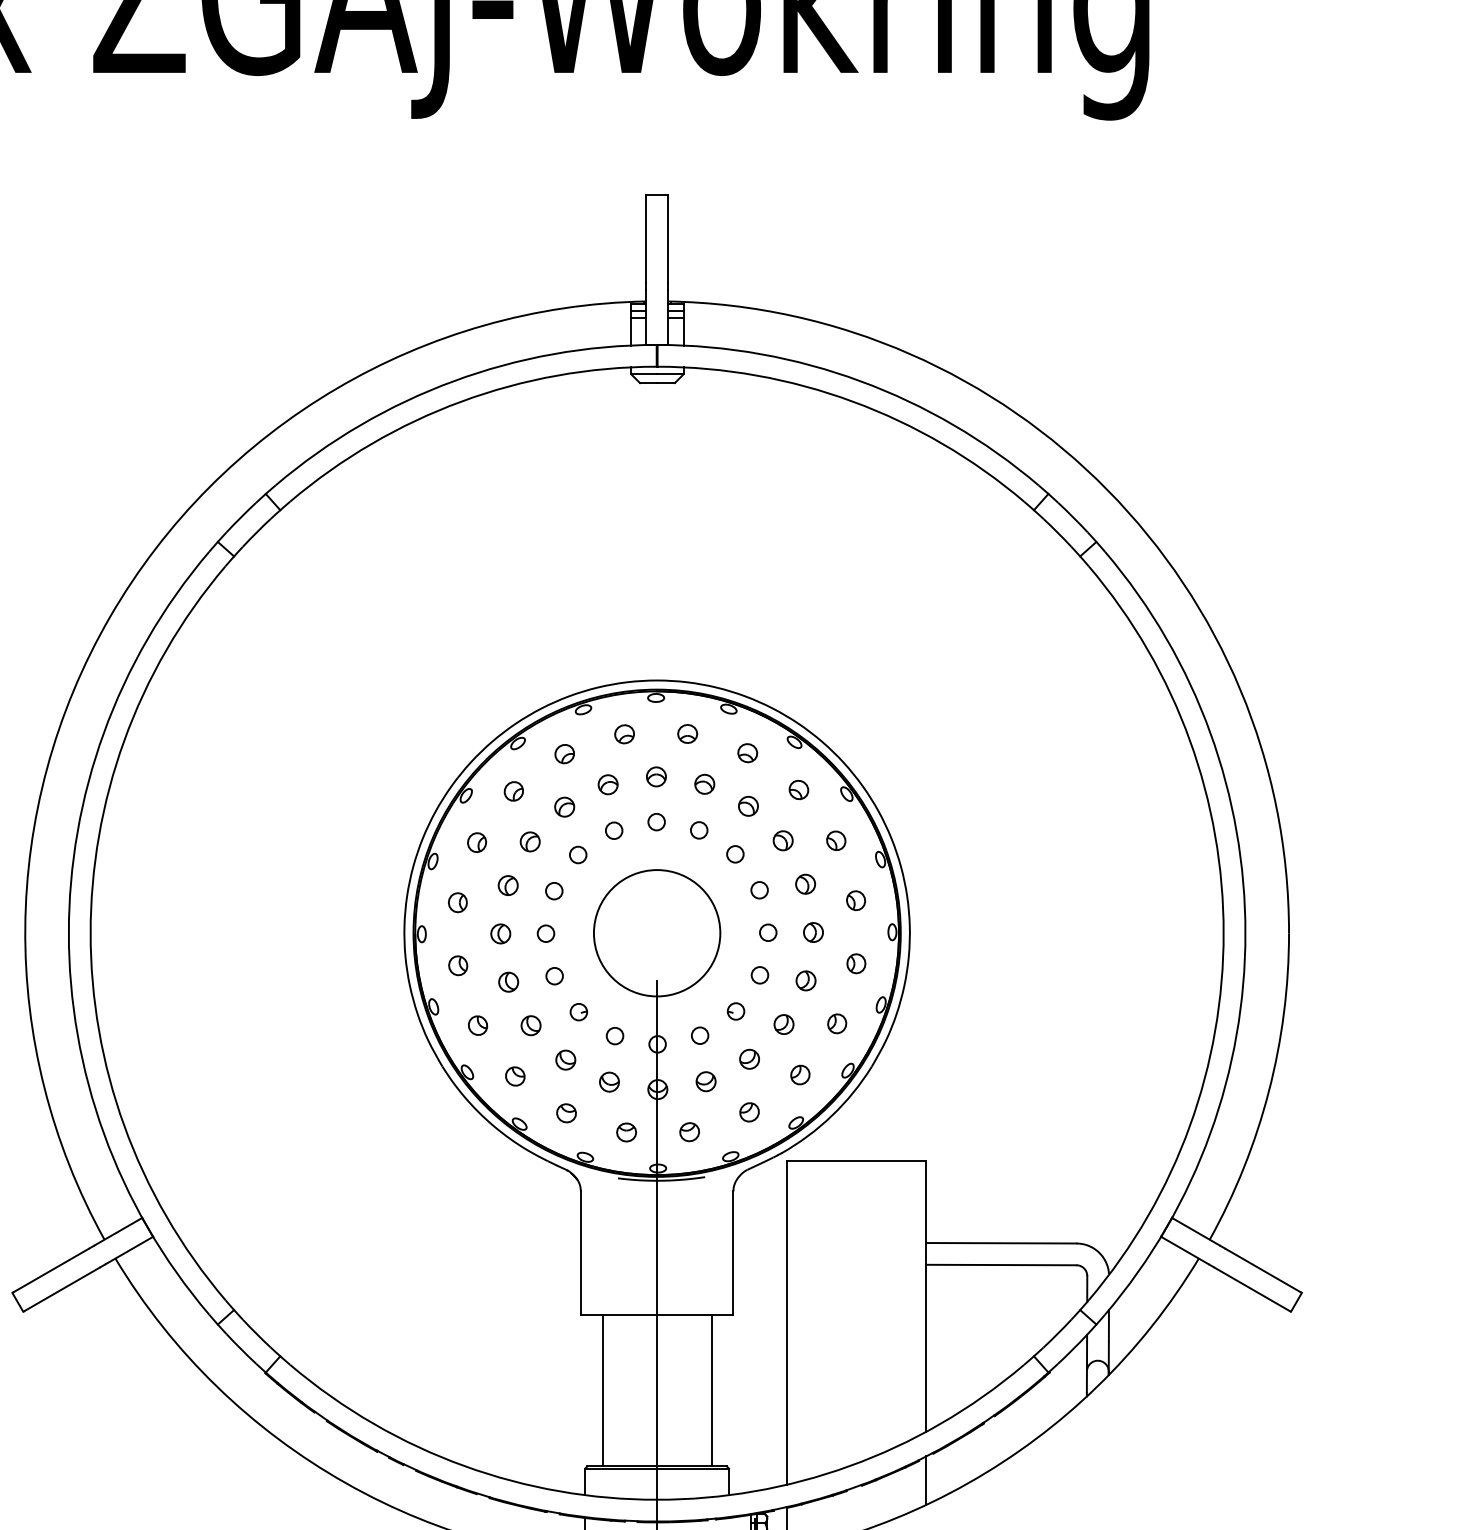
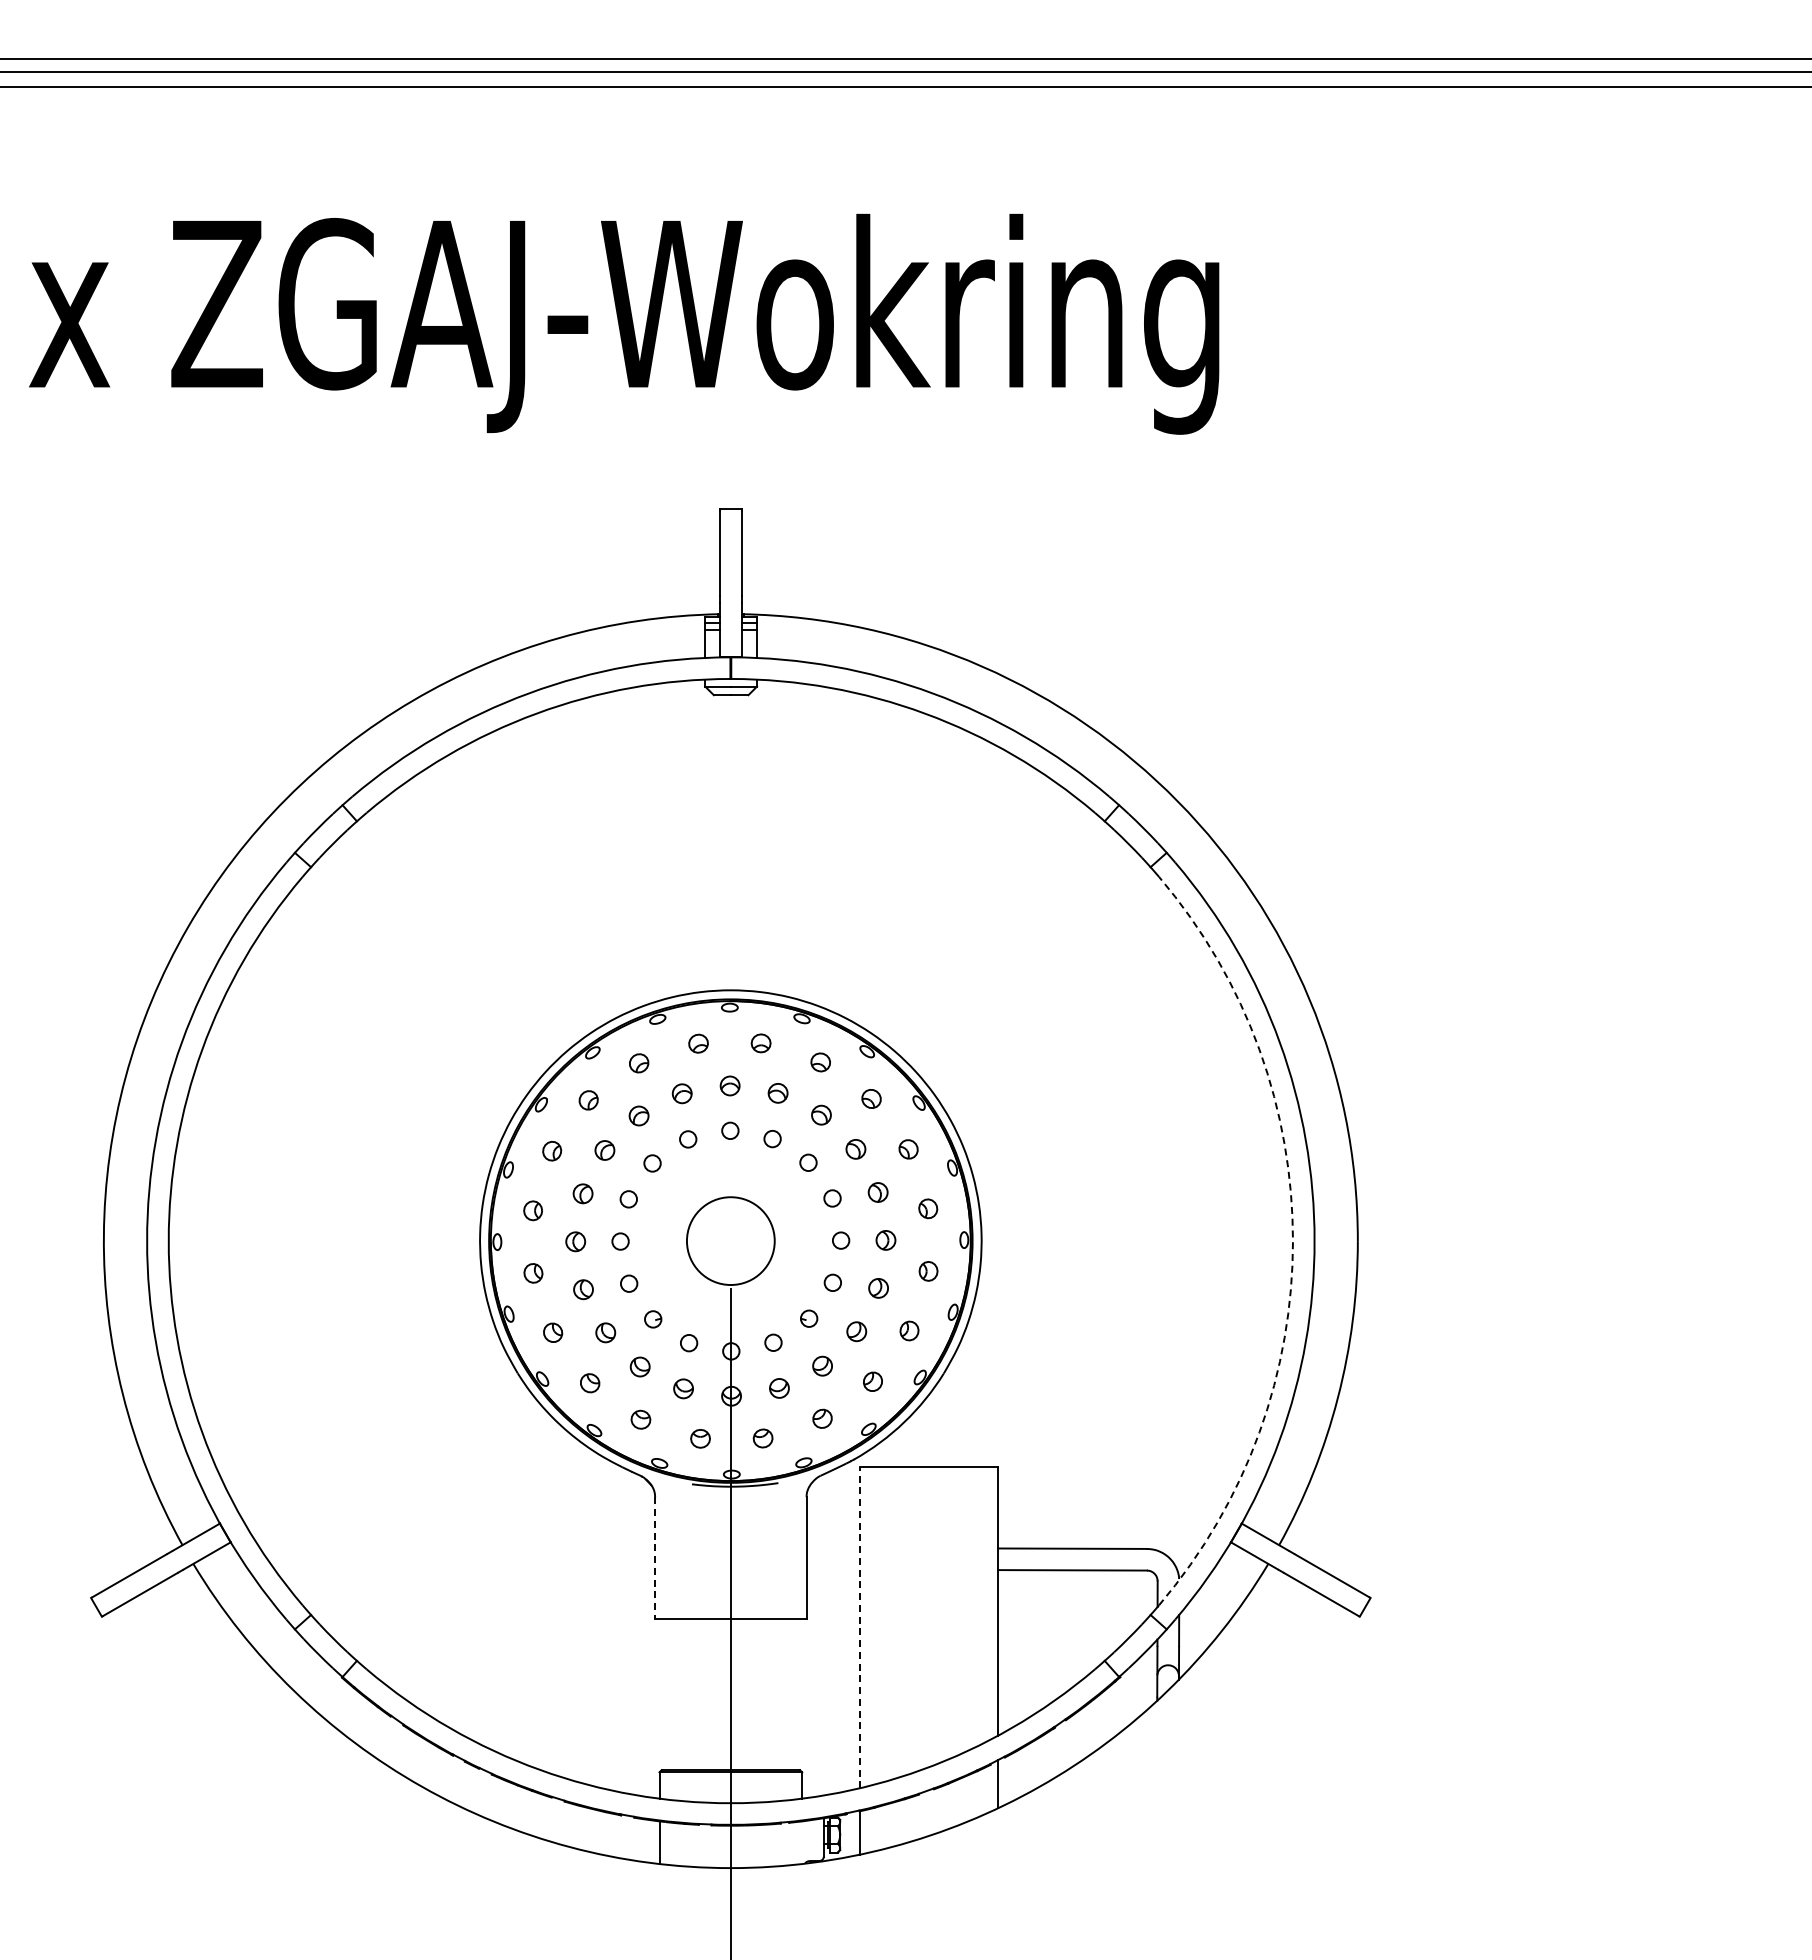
circle: (656, 932) -> (730, 1240), size x0.7
arc: (1223, 933) -> (1292, 1241), solid -> dashed
line: (581, 1253) -> (655, 1558), solid -> dashed
line: (786, 1322) -> (859, 1627), solid -> dashed
line: (602, 1390) -> (676, 1694), removed
line: (711, 1390) -> (784, 1694), removed

